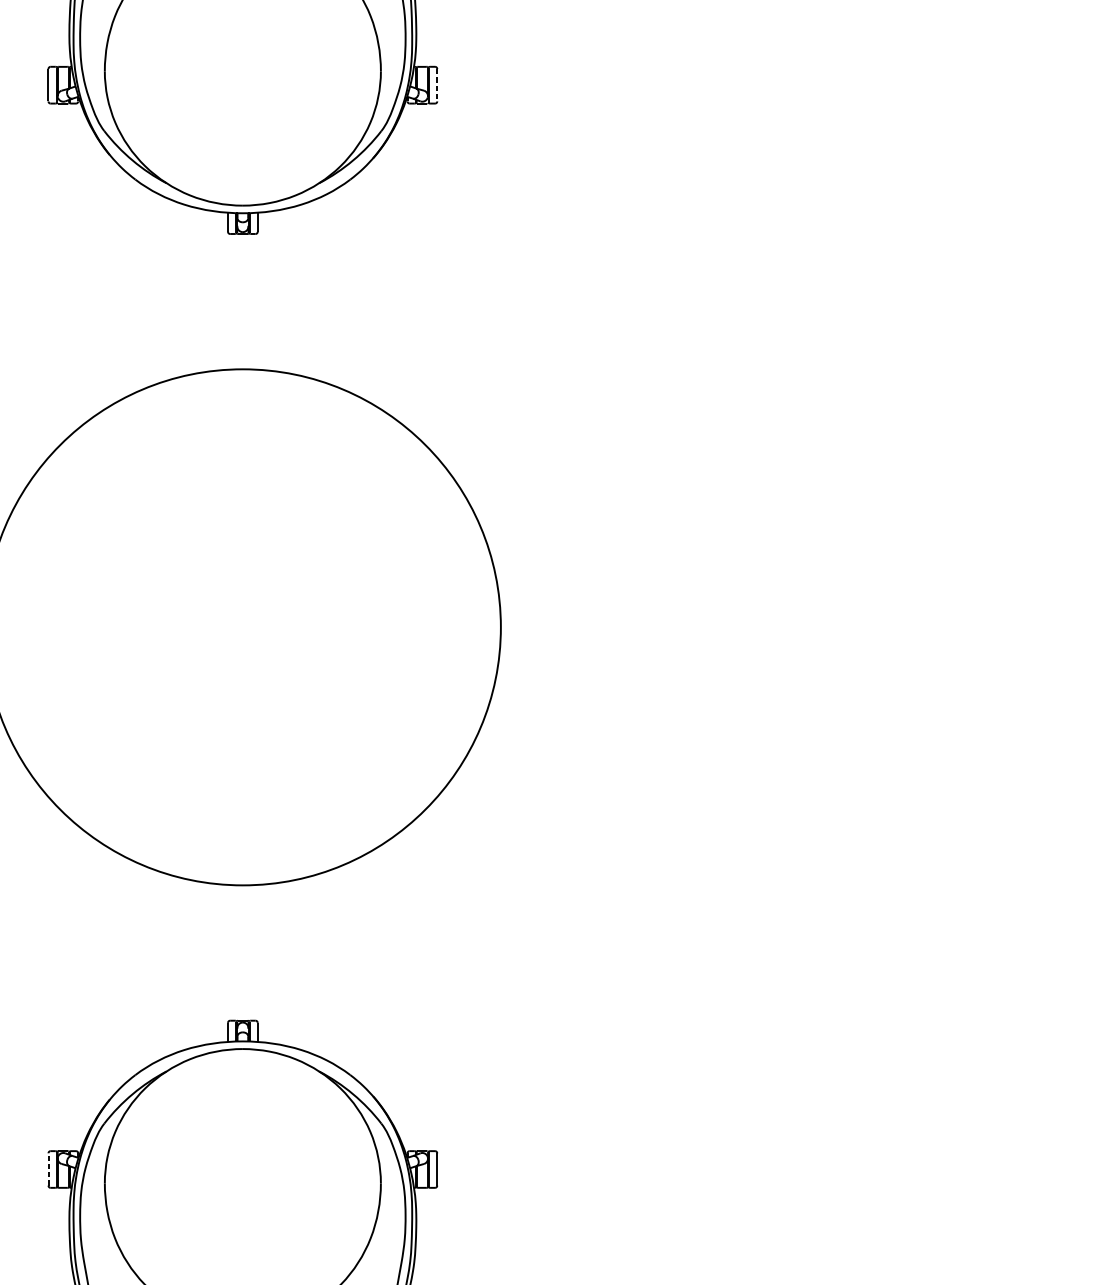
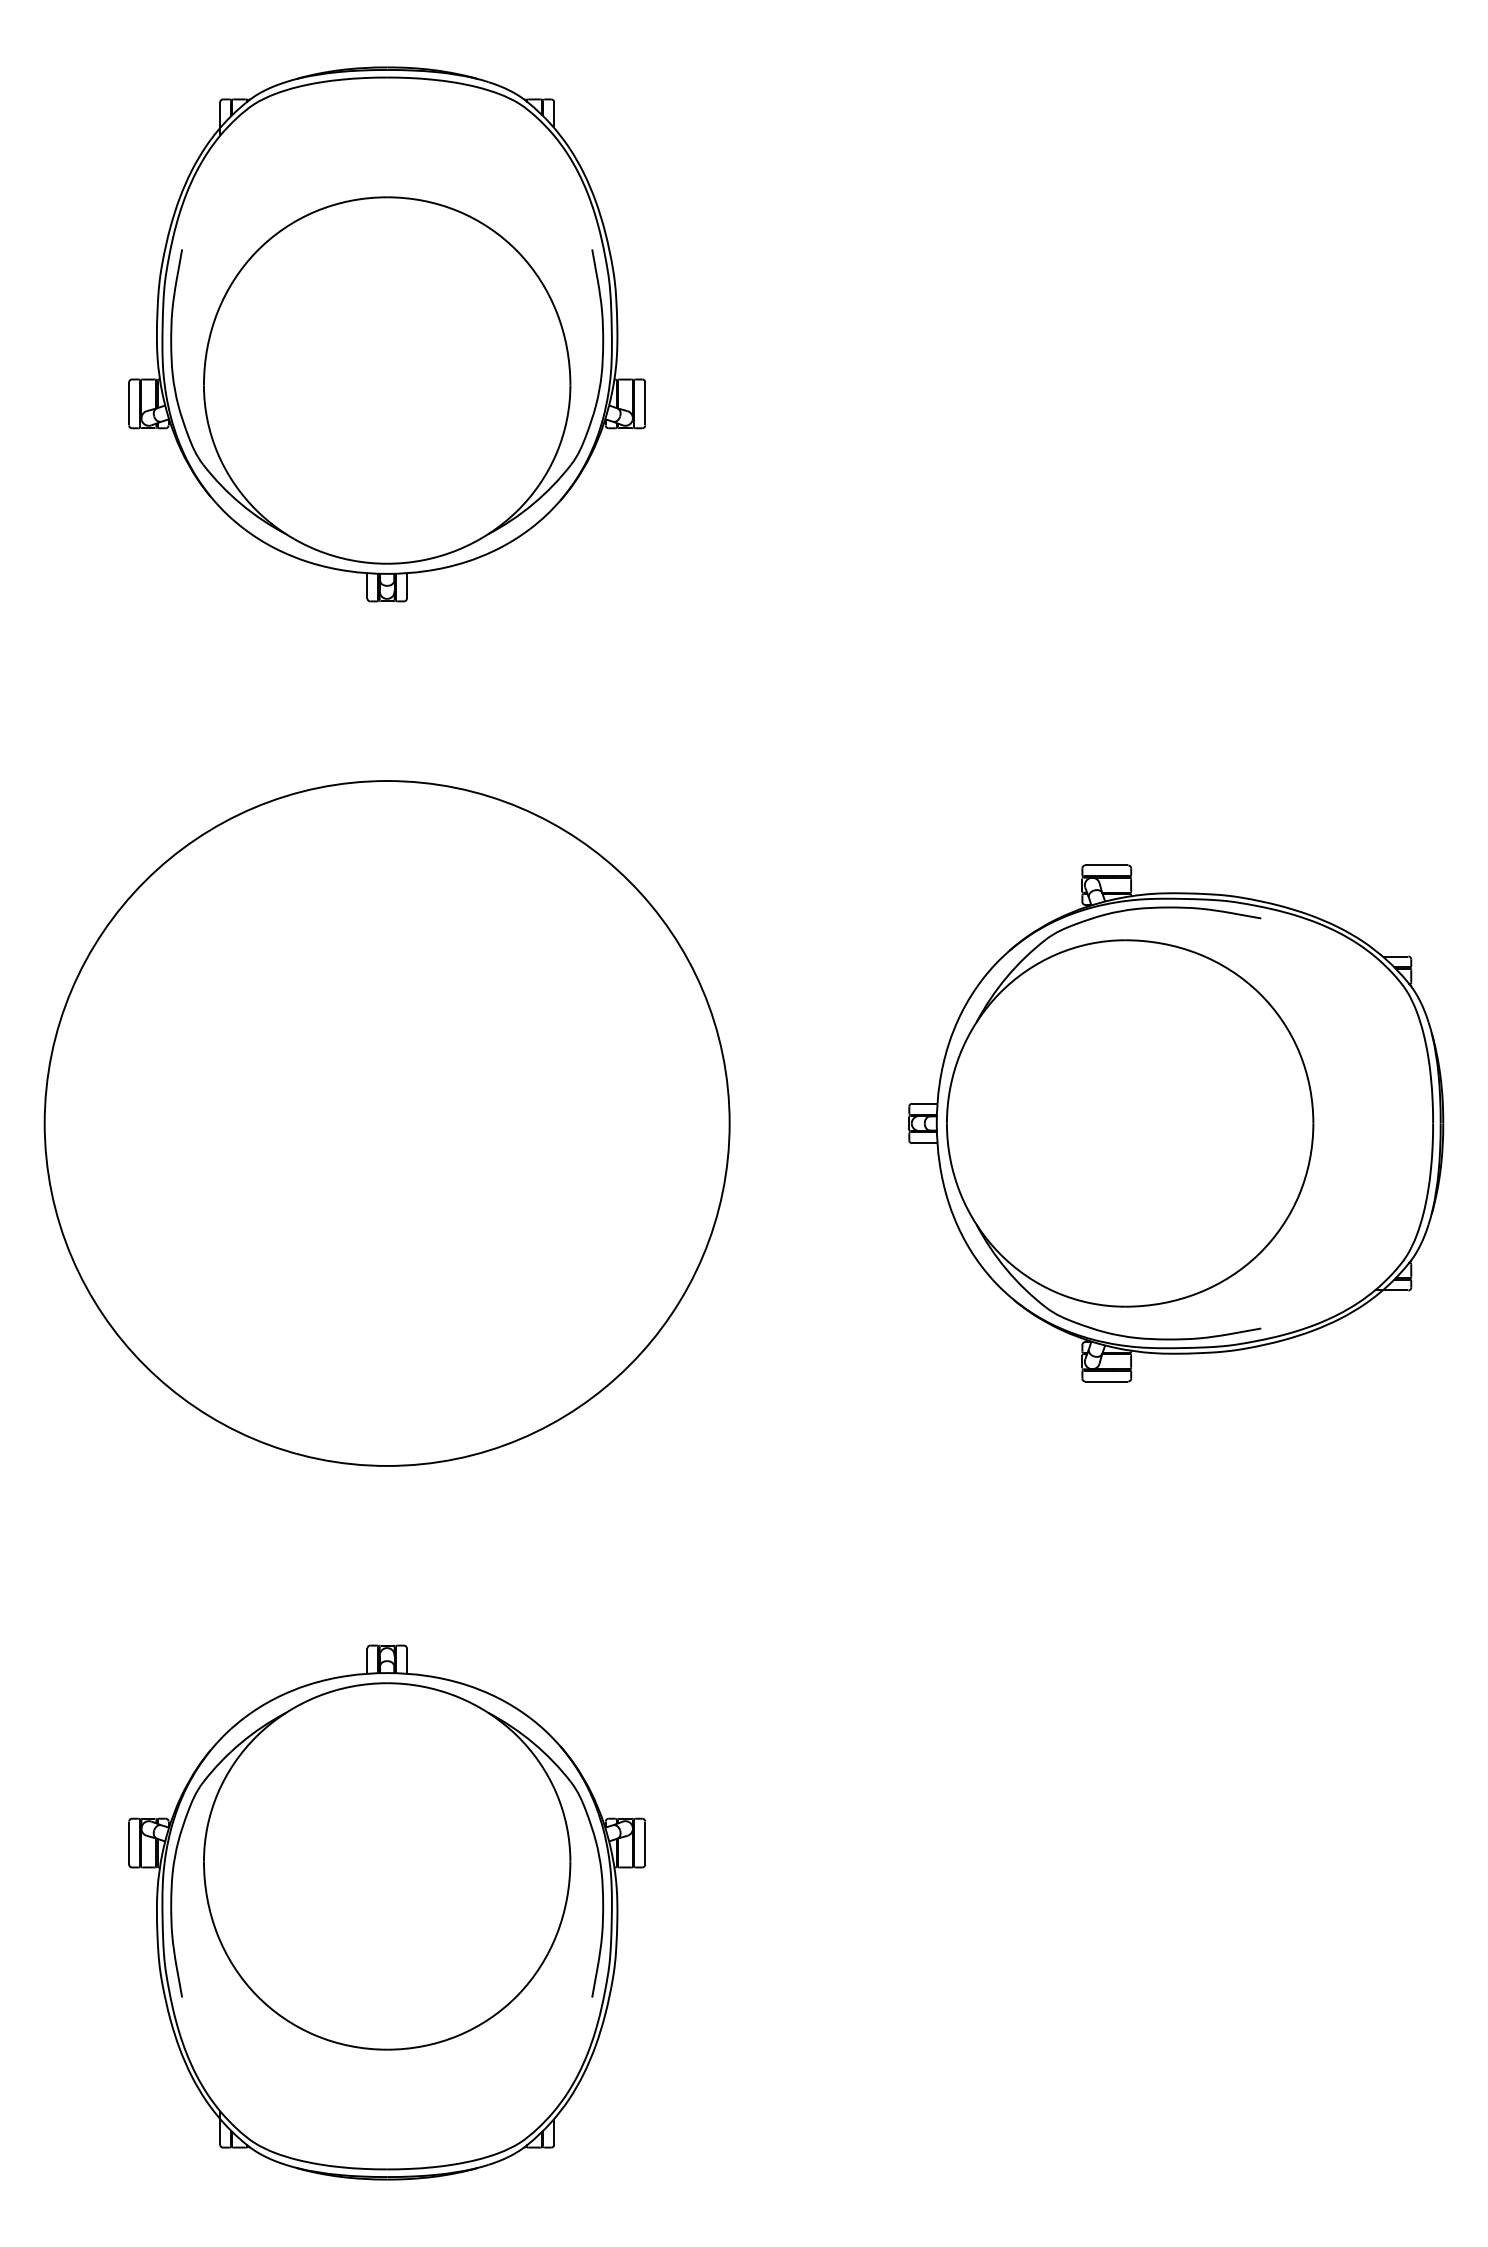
line: (437, 84) -> (645, 403), dashed -> solid
part: (837, 627) -> (1176, 1123), added
line: (48, 1169) -> (129, 1843), dashed -> solid

